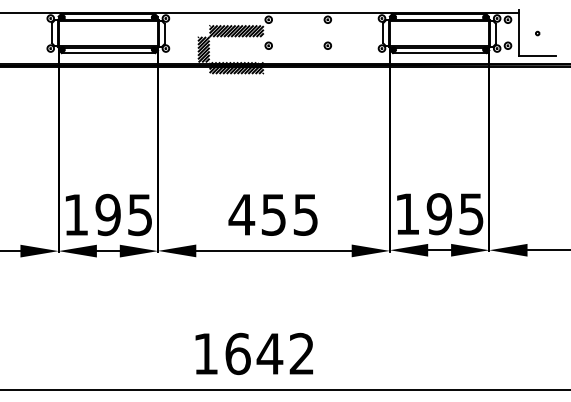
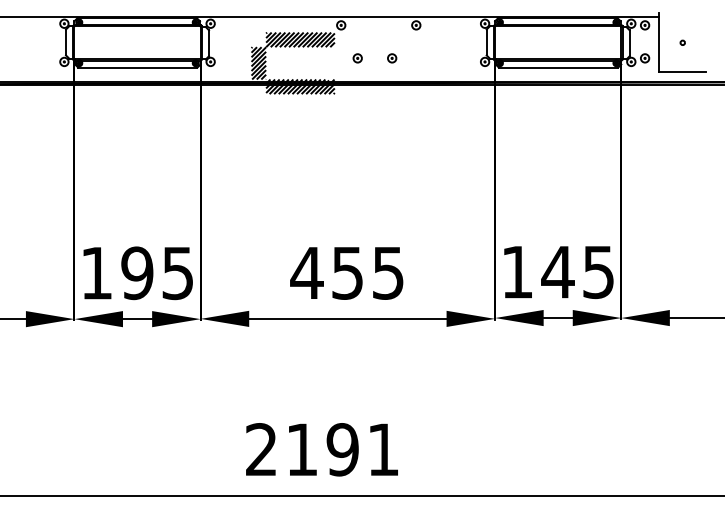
part: (268, 45) -> (357, 58), moved
part: (327, 45) -> (391, 58), moved
text: (439, 214) -> (558, 272), 195 -> 145
text: (253, 353) -> (321, 449), 1642 -> 2191

